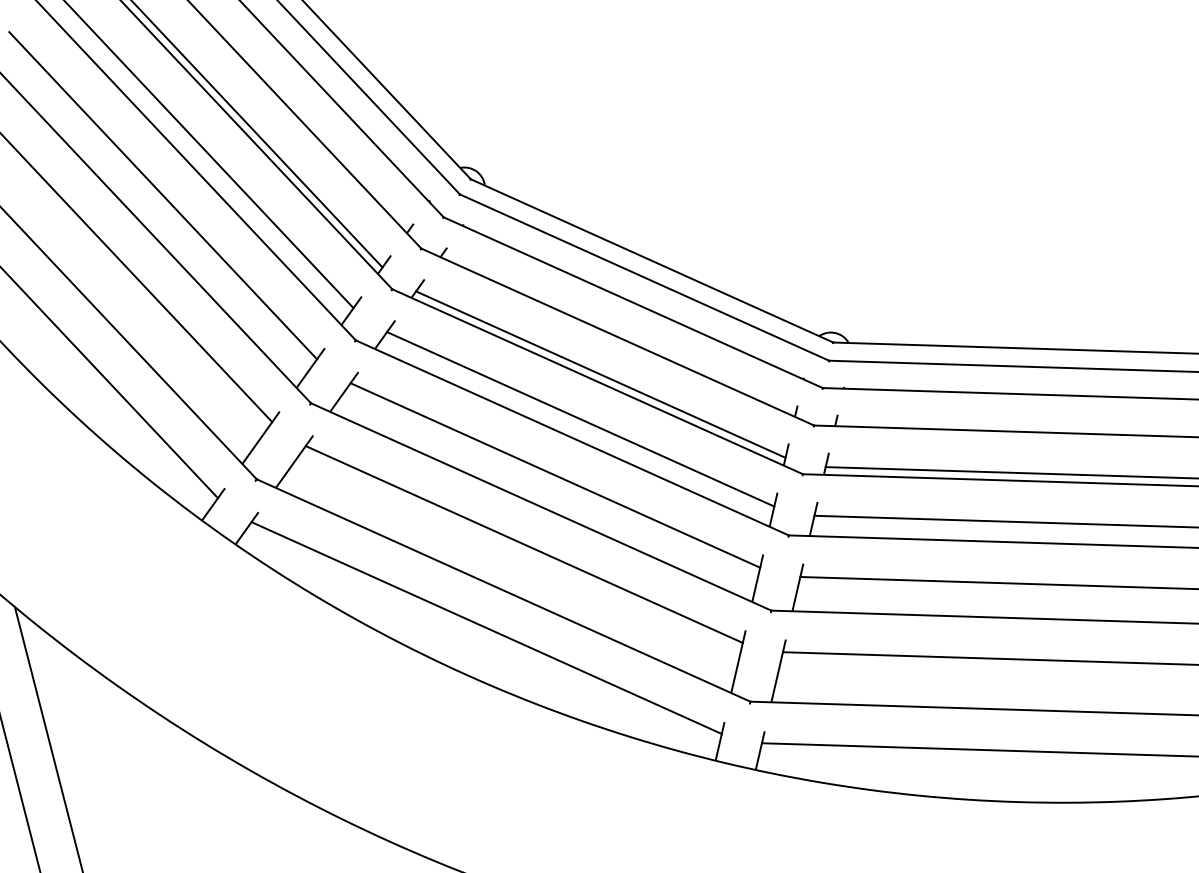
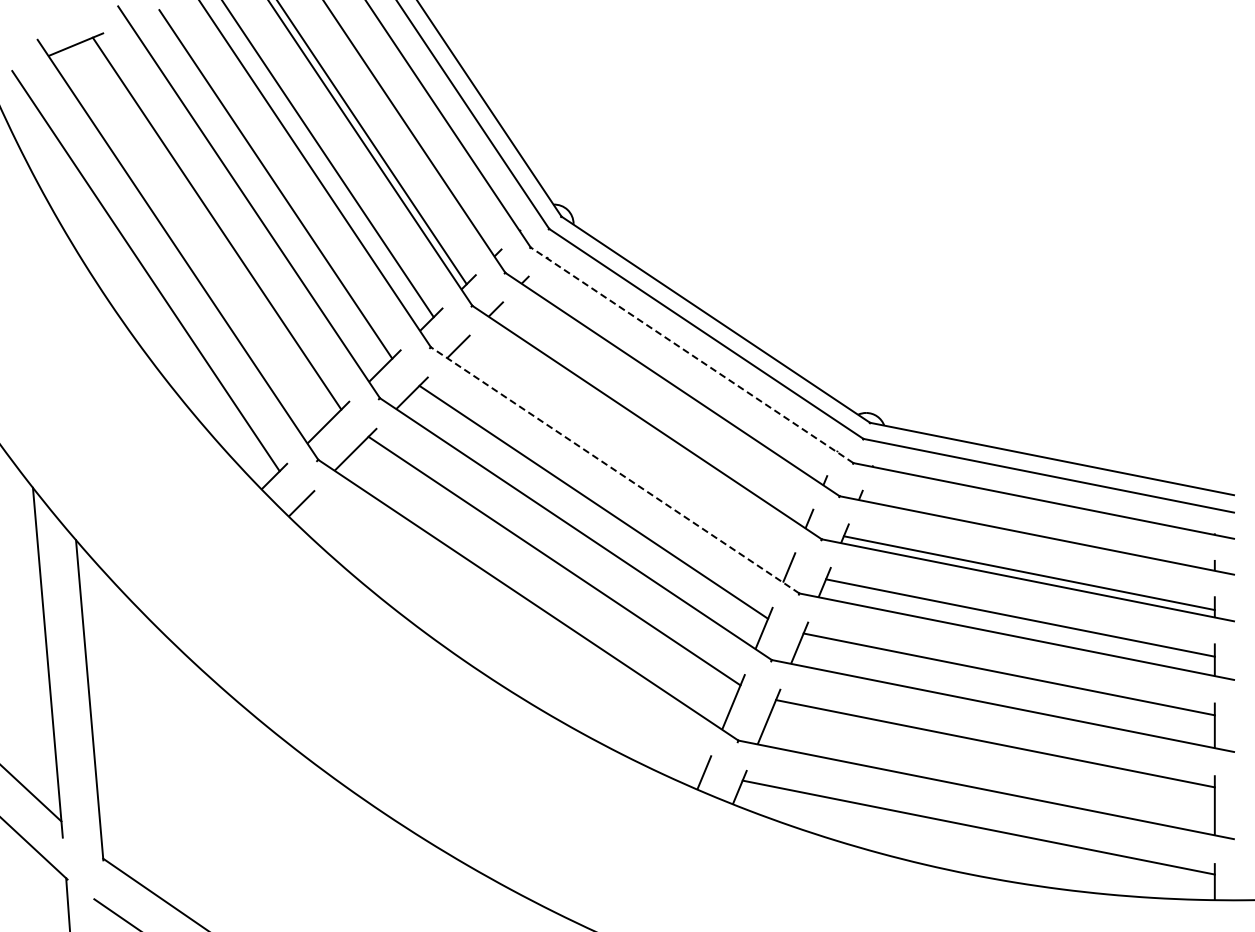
line: (632, 303) -> (691, 355), solid -> dashed
line: (600, 374) -> (650, 416), removed
line: (580, 419) -> (625, 454), removed
line: (572, 437) -> (615, 470), solid -> dashed
line: (485, 627) -> (506, 631), removed

